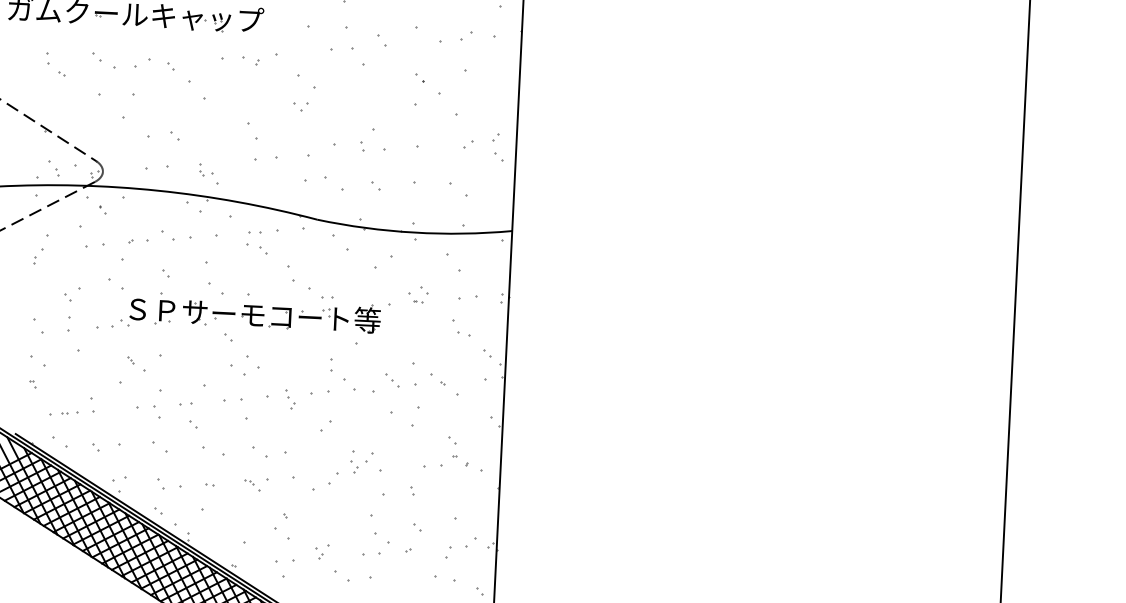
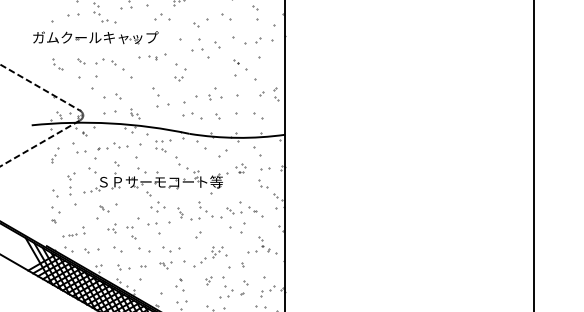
part: (102, 59) -> (80, 60), size x0.6
part: (290, 399) -> (180, 212), moved
part: (149, 402) -> (111, 227), size x0.6
part: (321, 551) -> (208, 280), moved

